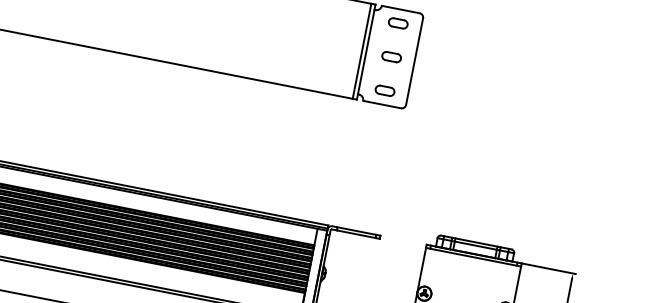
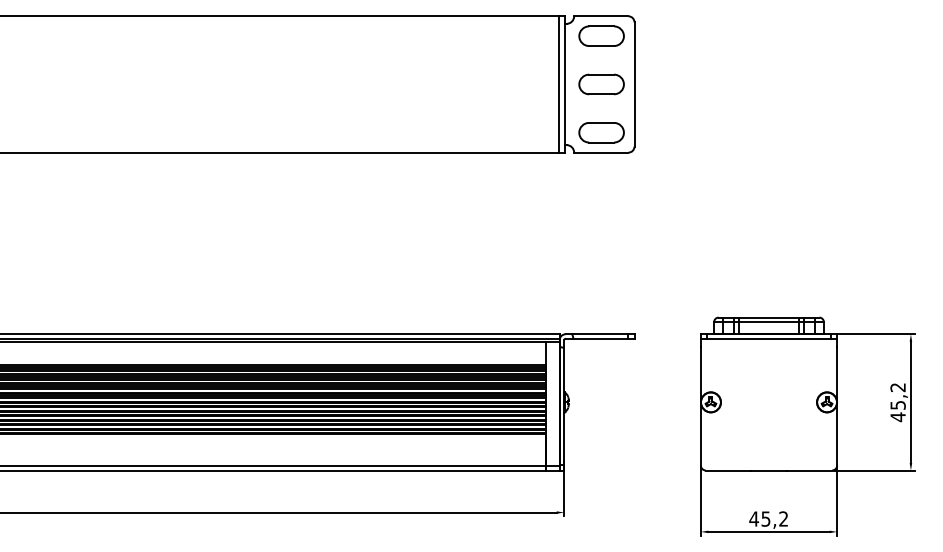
part: (398, 22) -> (601, 35), size x1.67
part: (391, 57) -> (601, 84), size x1.67
part: (385, 90) -> (601, 132), size x1.67

